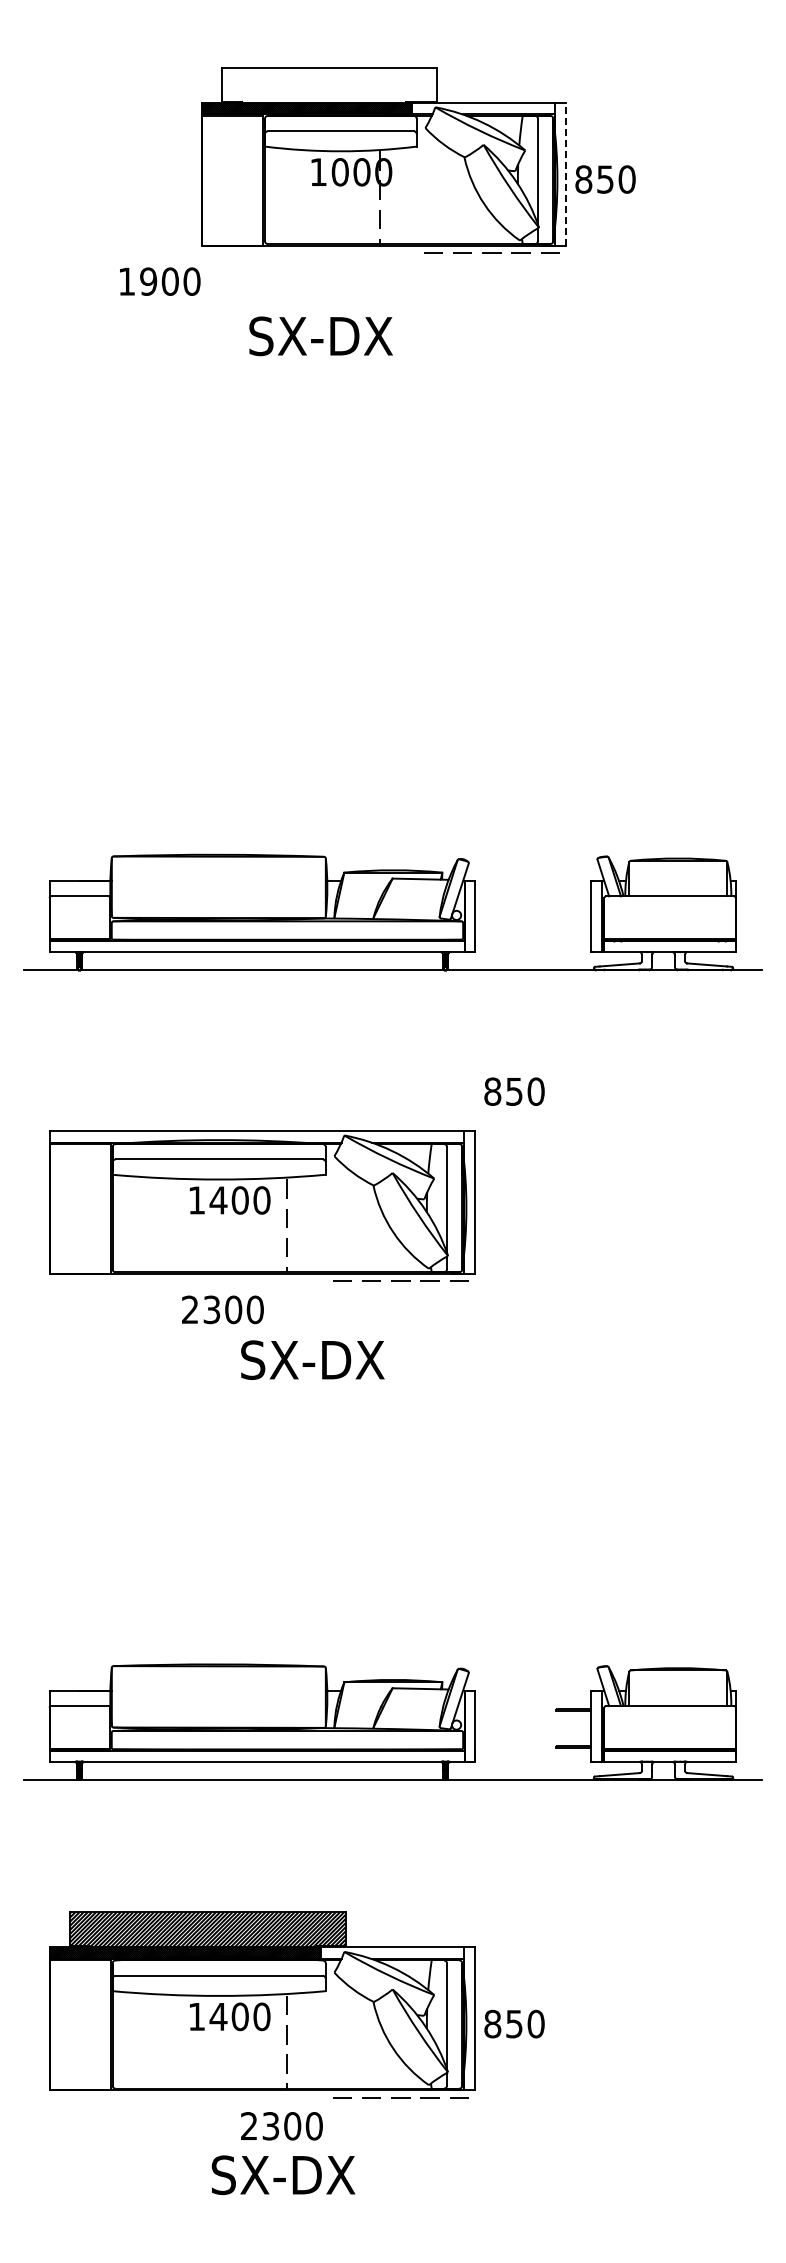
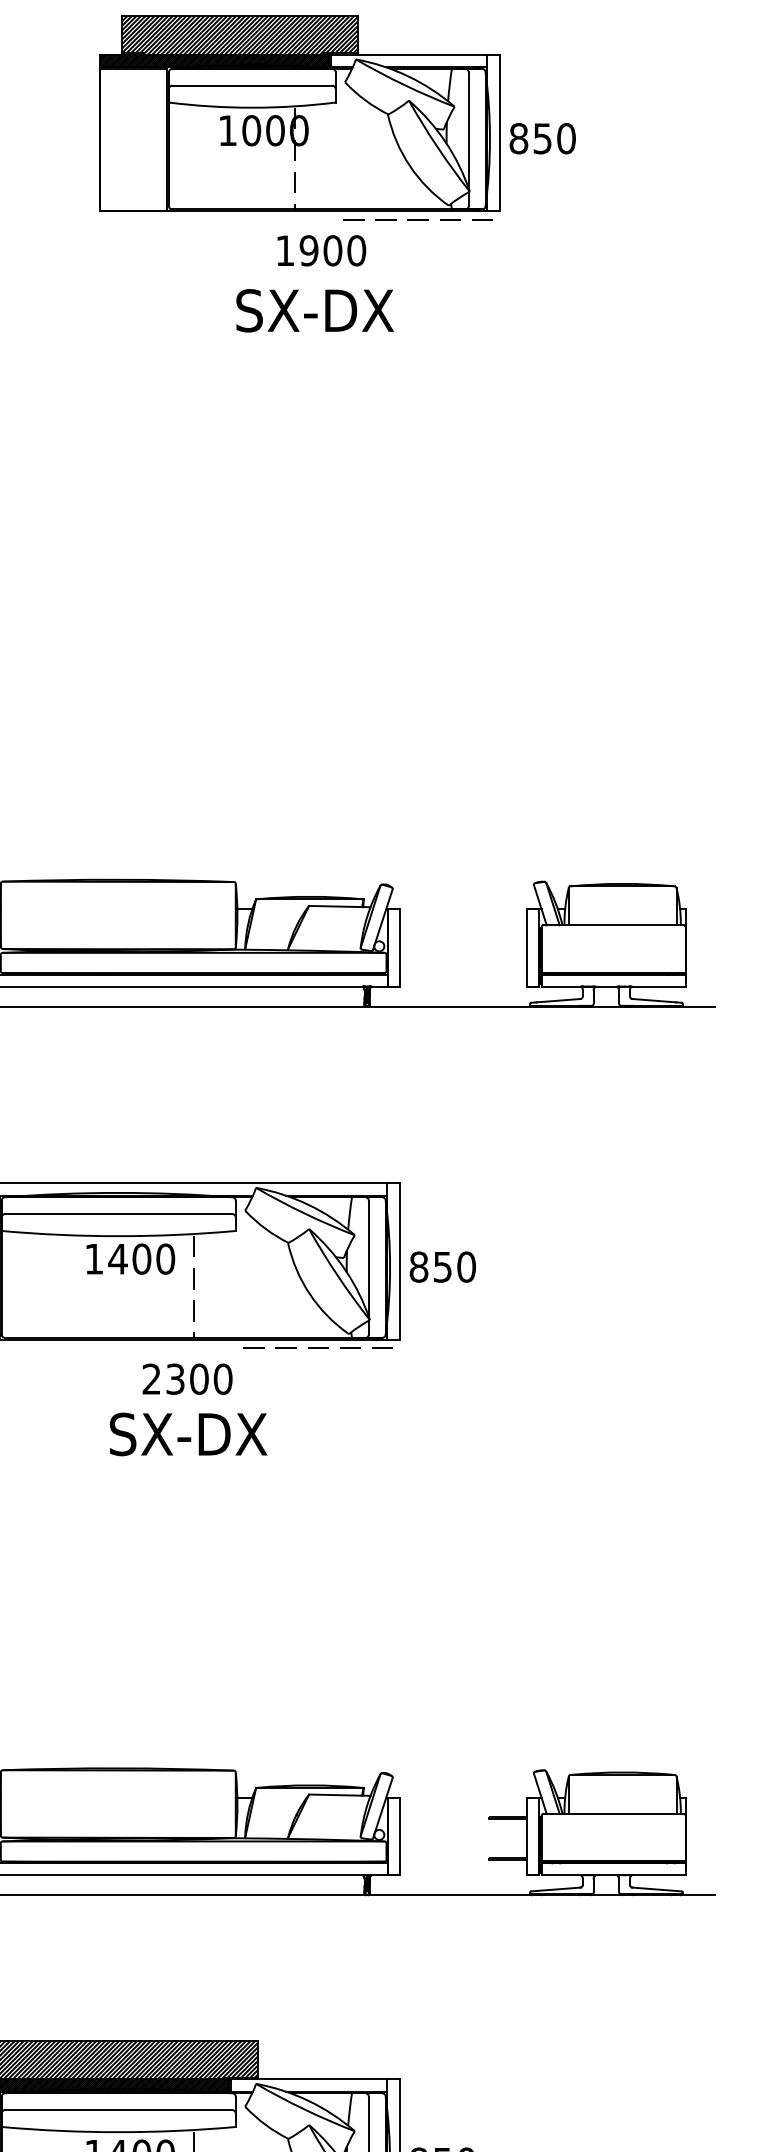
hatch: (328, 84) -> (238, 34), added
line: (566, 173) -> (499, 132), dashed -> solid
text: (160, 281) -> (322, 250), moved
text: (320, 336) -> (314, 310), moved
text: (514, 1091) -> (442, 1266), moved
text: (222, 1309) -> (187, 1378), moved
text: (312, 1359) -> (188, 1433), moved

